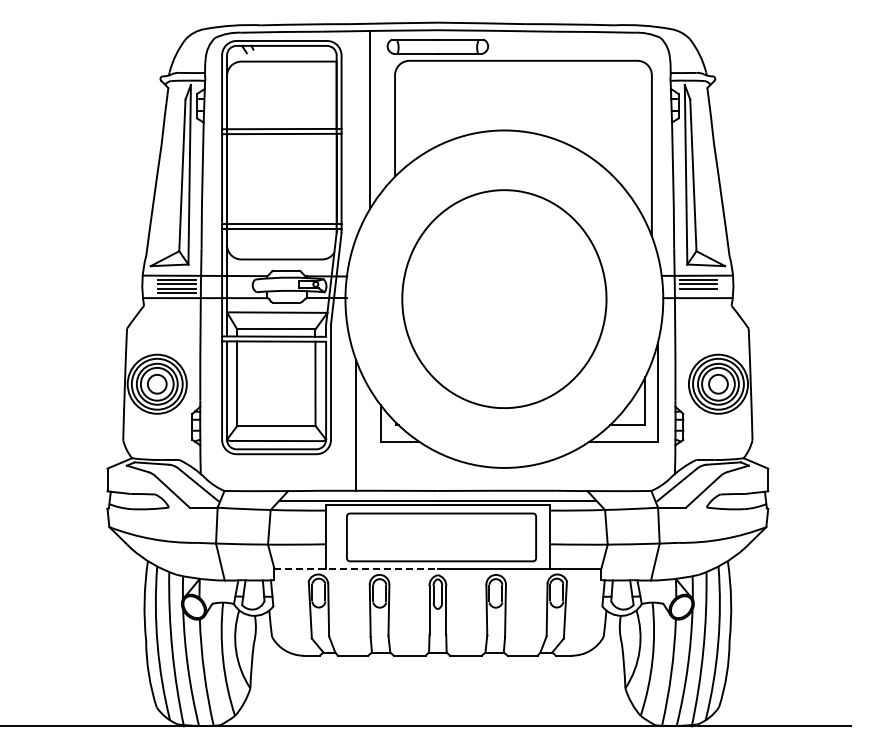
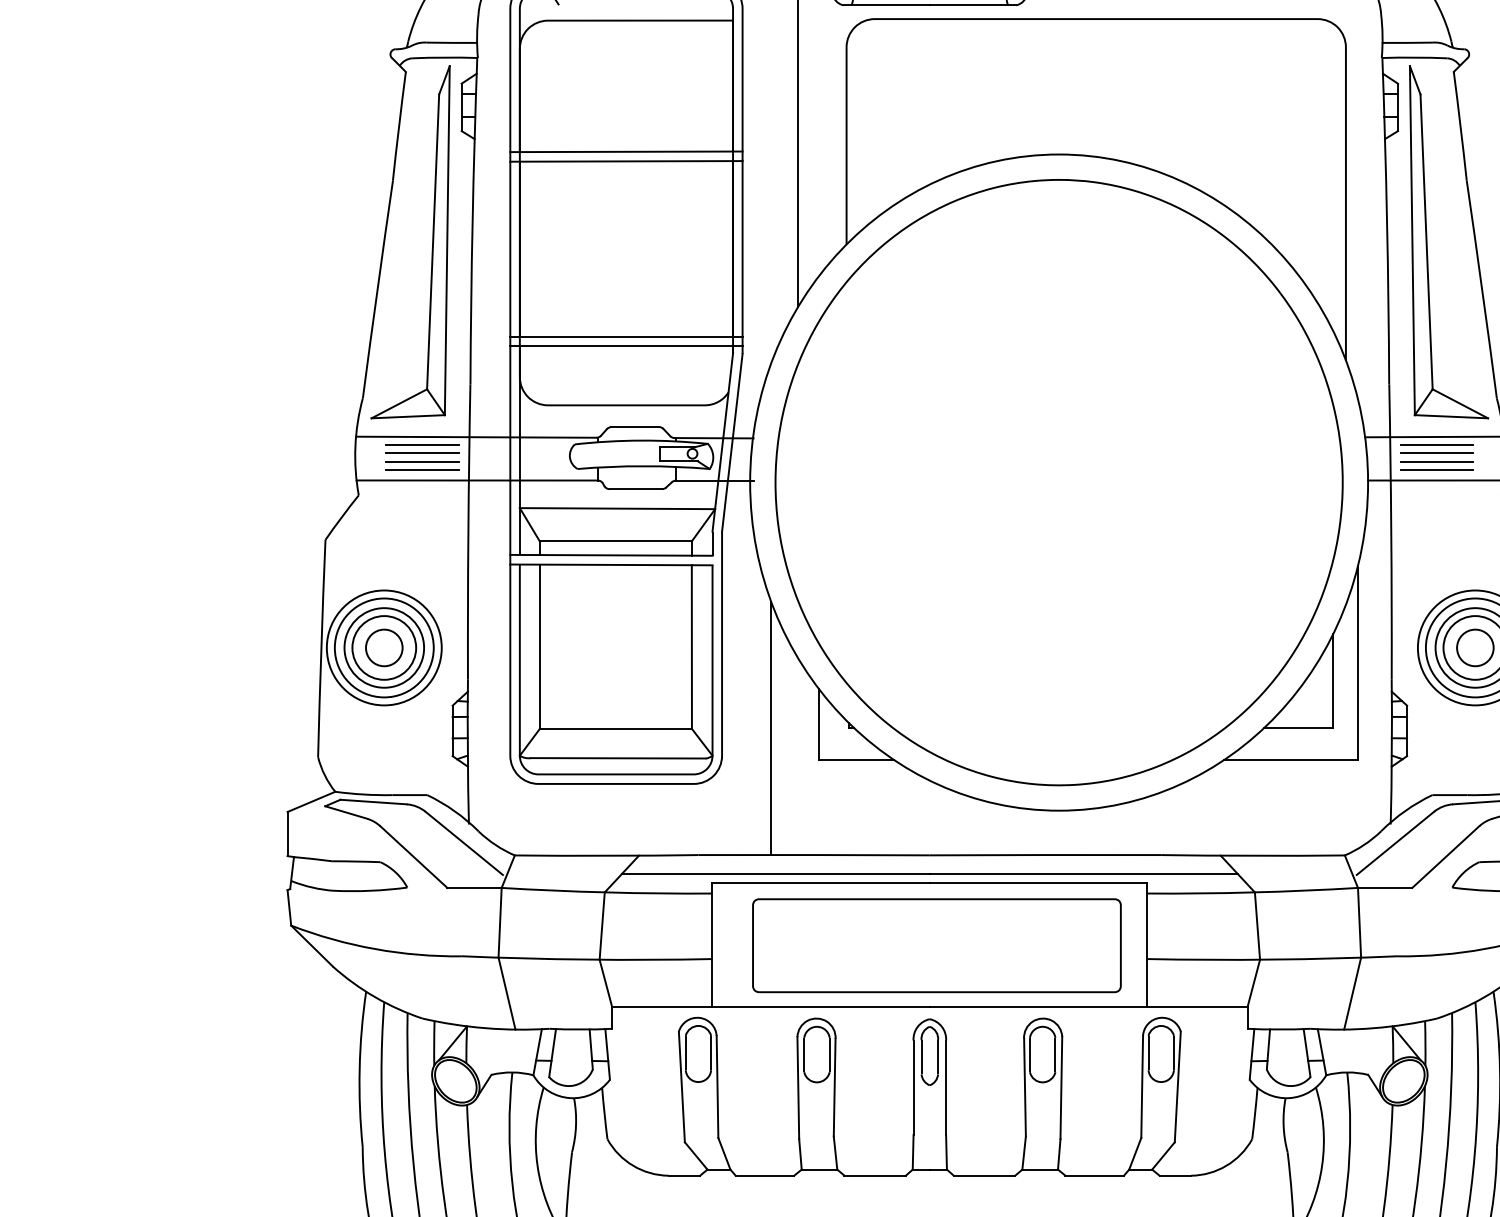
line: (698, 292) -> (1436, 469), added
part: (504, 298) -> (1059, 481), size x1.43
line: (356, 568) -> (771, 1006), dashed -> solid

